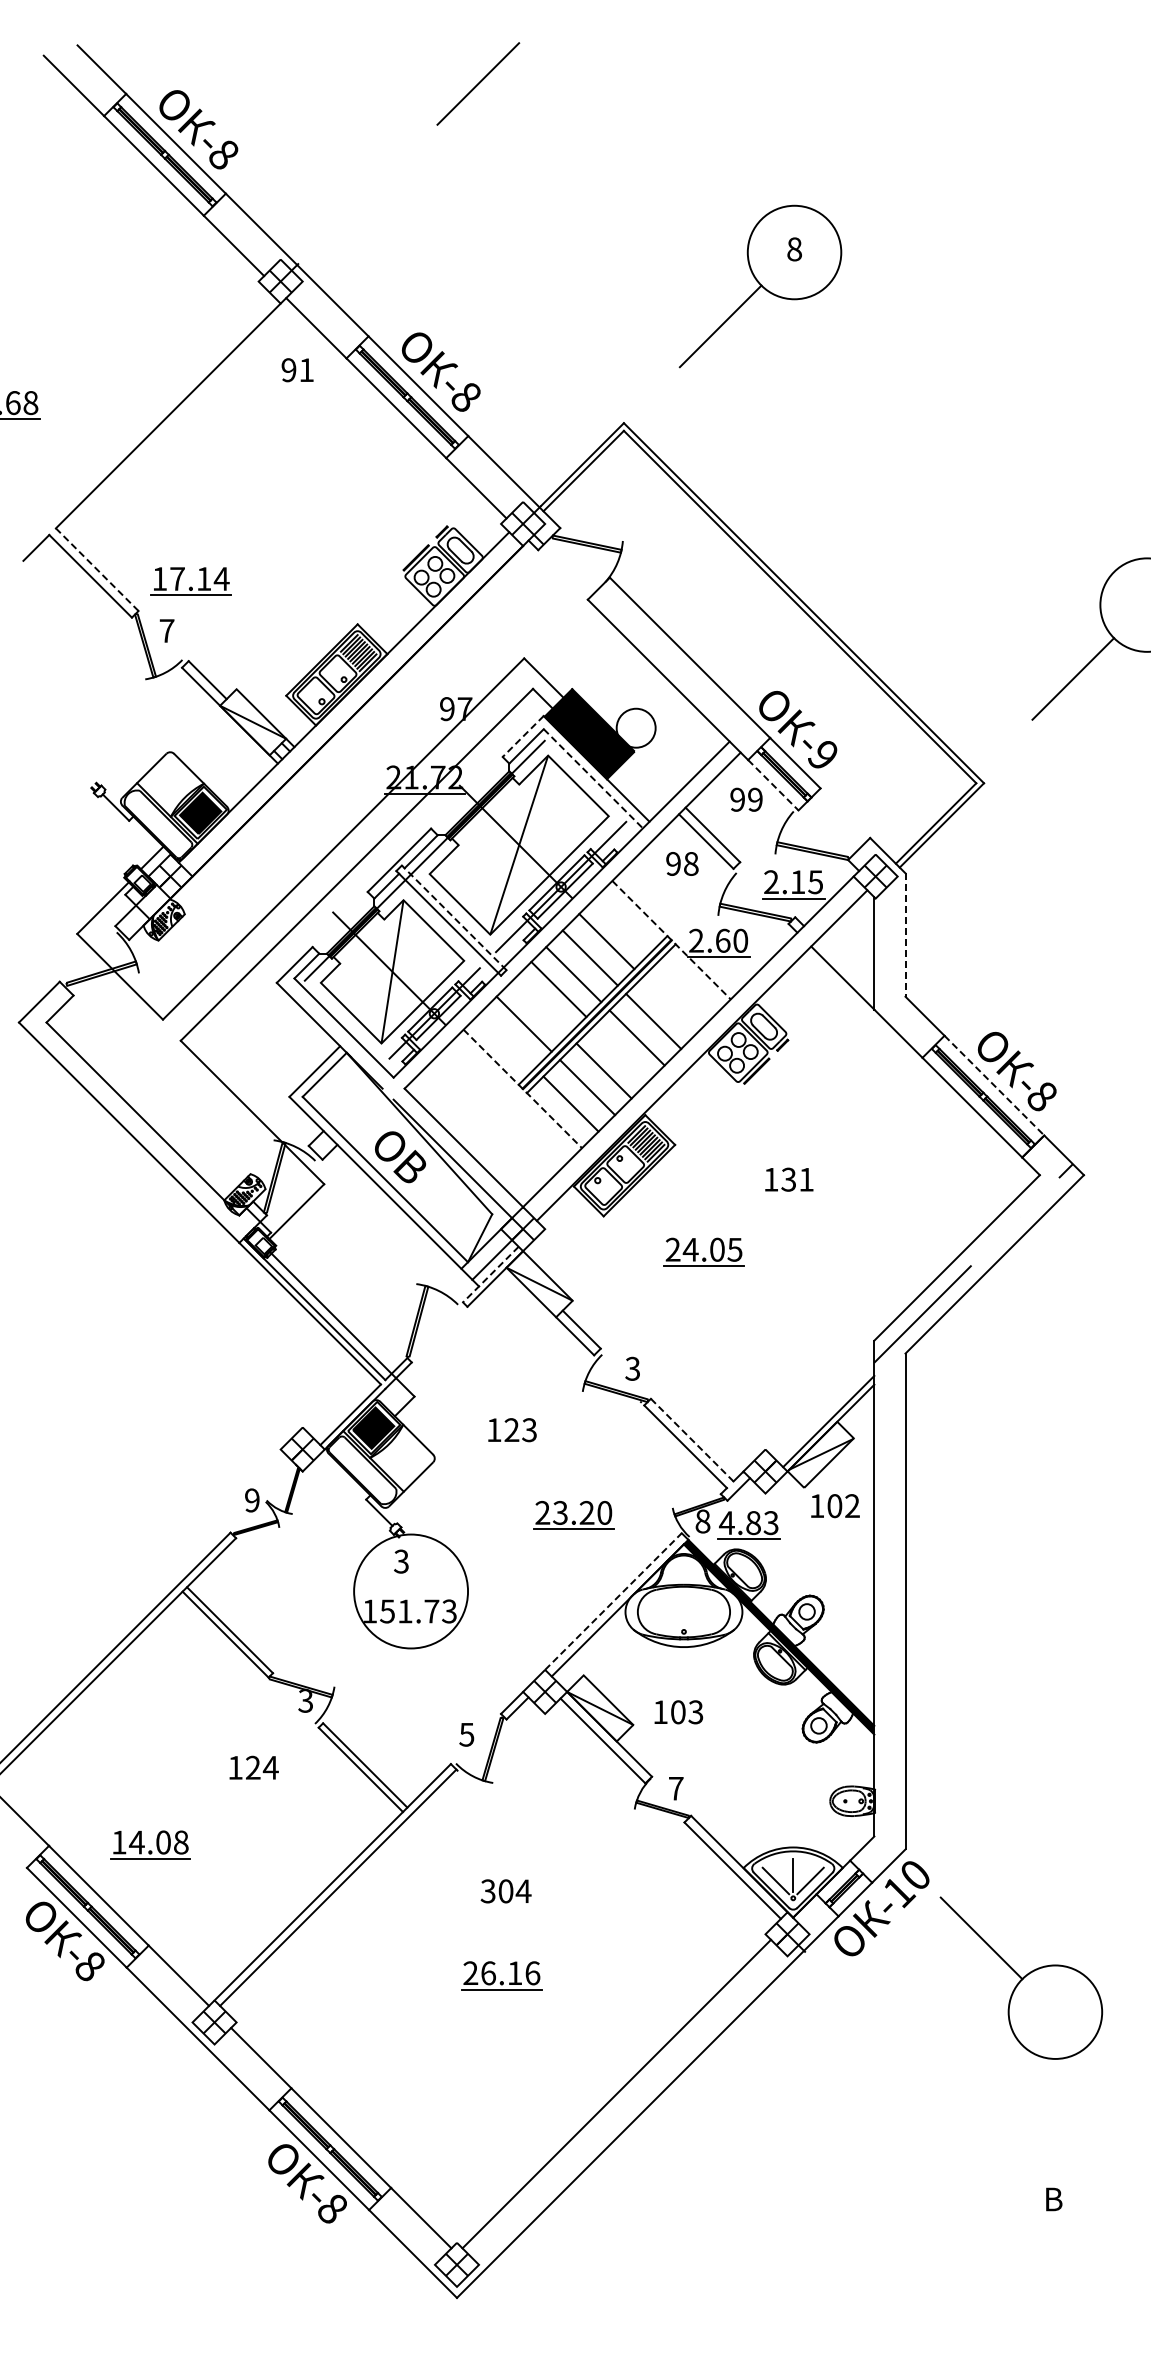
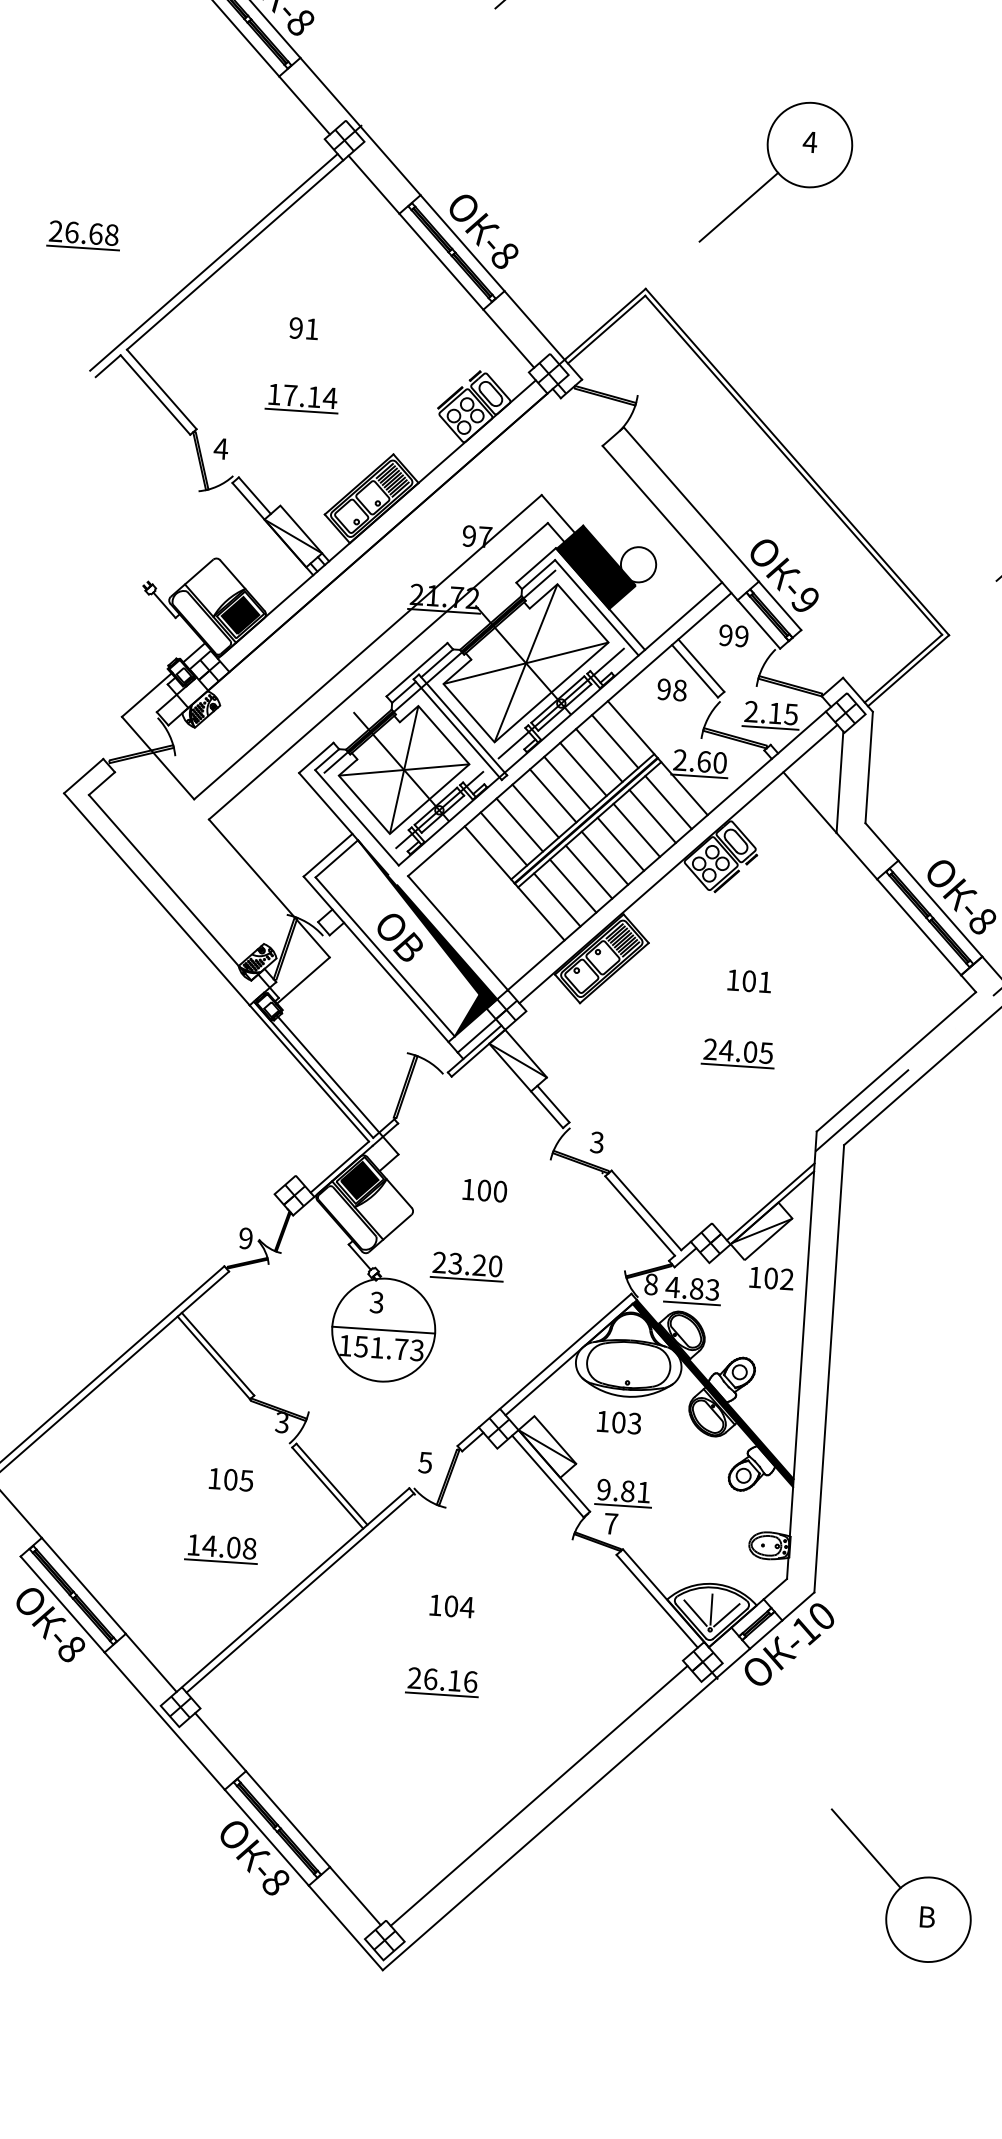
text: (794, 249) -> (810, 142), 8 -> 4
text: (297, 370) -> (303, 328), moved
line: (145, 425) -> (214, 262), added
line: (96, 569) -> (161, 389), dashed -> solid
part: (190, 581) -> (301, 398), moved
text: (166, 630) -> (220, 448), 7 -> 4
line: (522, 736) -> (535, 565), dashed -> solid
line: (593, 779) -> (596, 608), dashed -> solid
line: (773, 785) -> (759, 624), dashed -> solid
line: (518, 845) -> (525, 663), added
line: (453, 917) -> (462, 724), dashed -> solid
line: (622, 924) -> (614, 741), added
line: (905, 935) -> (869, 767), dashed -> solid
line: (671, 940) -> (657, 758), dashed -> solid
line: (392, 971) -> (404, 769), added
line: (686, 987) -> (668, 801), added
line: (669, 1004) -> (652, 816), added
line: (540, 1007) -> (535, 811), added
line: (507, 1040) -> (503, 838), added
line: (620, 1054) -> (604, 858), added
line: (994, 1085) -> (940, 908), dashed -> solid
line: (522, 1088) -> (514, 883), dashed -> solid
fill: (429, 1157) -> (426, 939), added
text: (788, 1179) -> (748, 981), 131 -> 101
part: (703, 1251) -> (737, 1052), moved
line: (490, 1274) -> (474, 1048), dashed -> solid
text: (520, 1430) -> (492, 1191), 123 -> 100
line: (692, 1440) -> (646, 1210), dashed -> solid
part: (573, 1515) -> (467, 1266), moved
line: (411, 1591) -> (384, 1330), added
line: (613, 1601) -> (565, 1351), dashed -> solid
text: (678, 1712) -> (619, 1422), moved
part: (687, 1753) -> (623, 1492), added
text: (262, 1767) -> (239, 1480), 124 -> 105
part: (150, 1844) -> (221, 1548), moved
text: (487, 1891) -> (434, 1605), 304 -> 104
part: (1021, 1977) -> (899, 1886), moved

